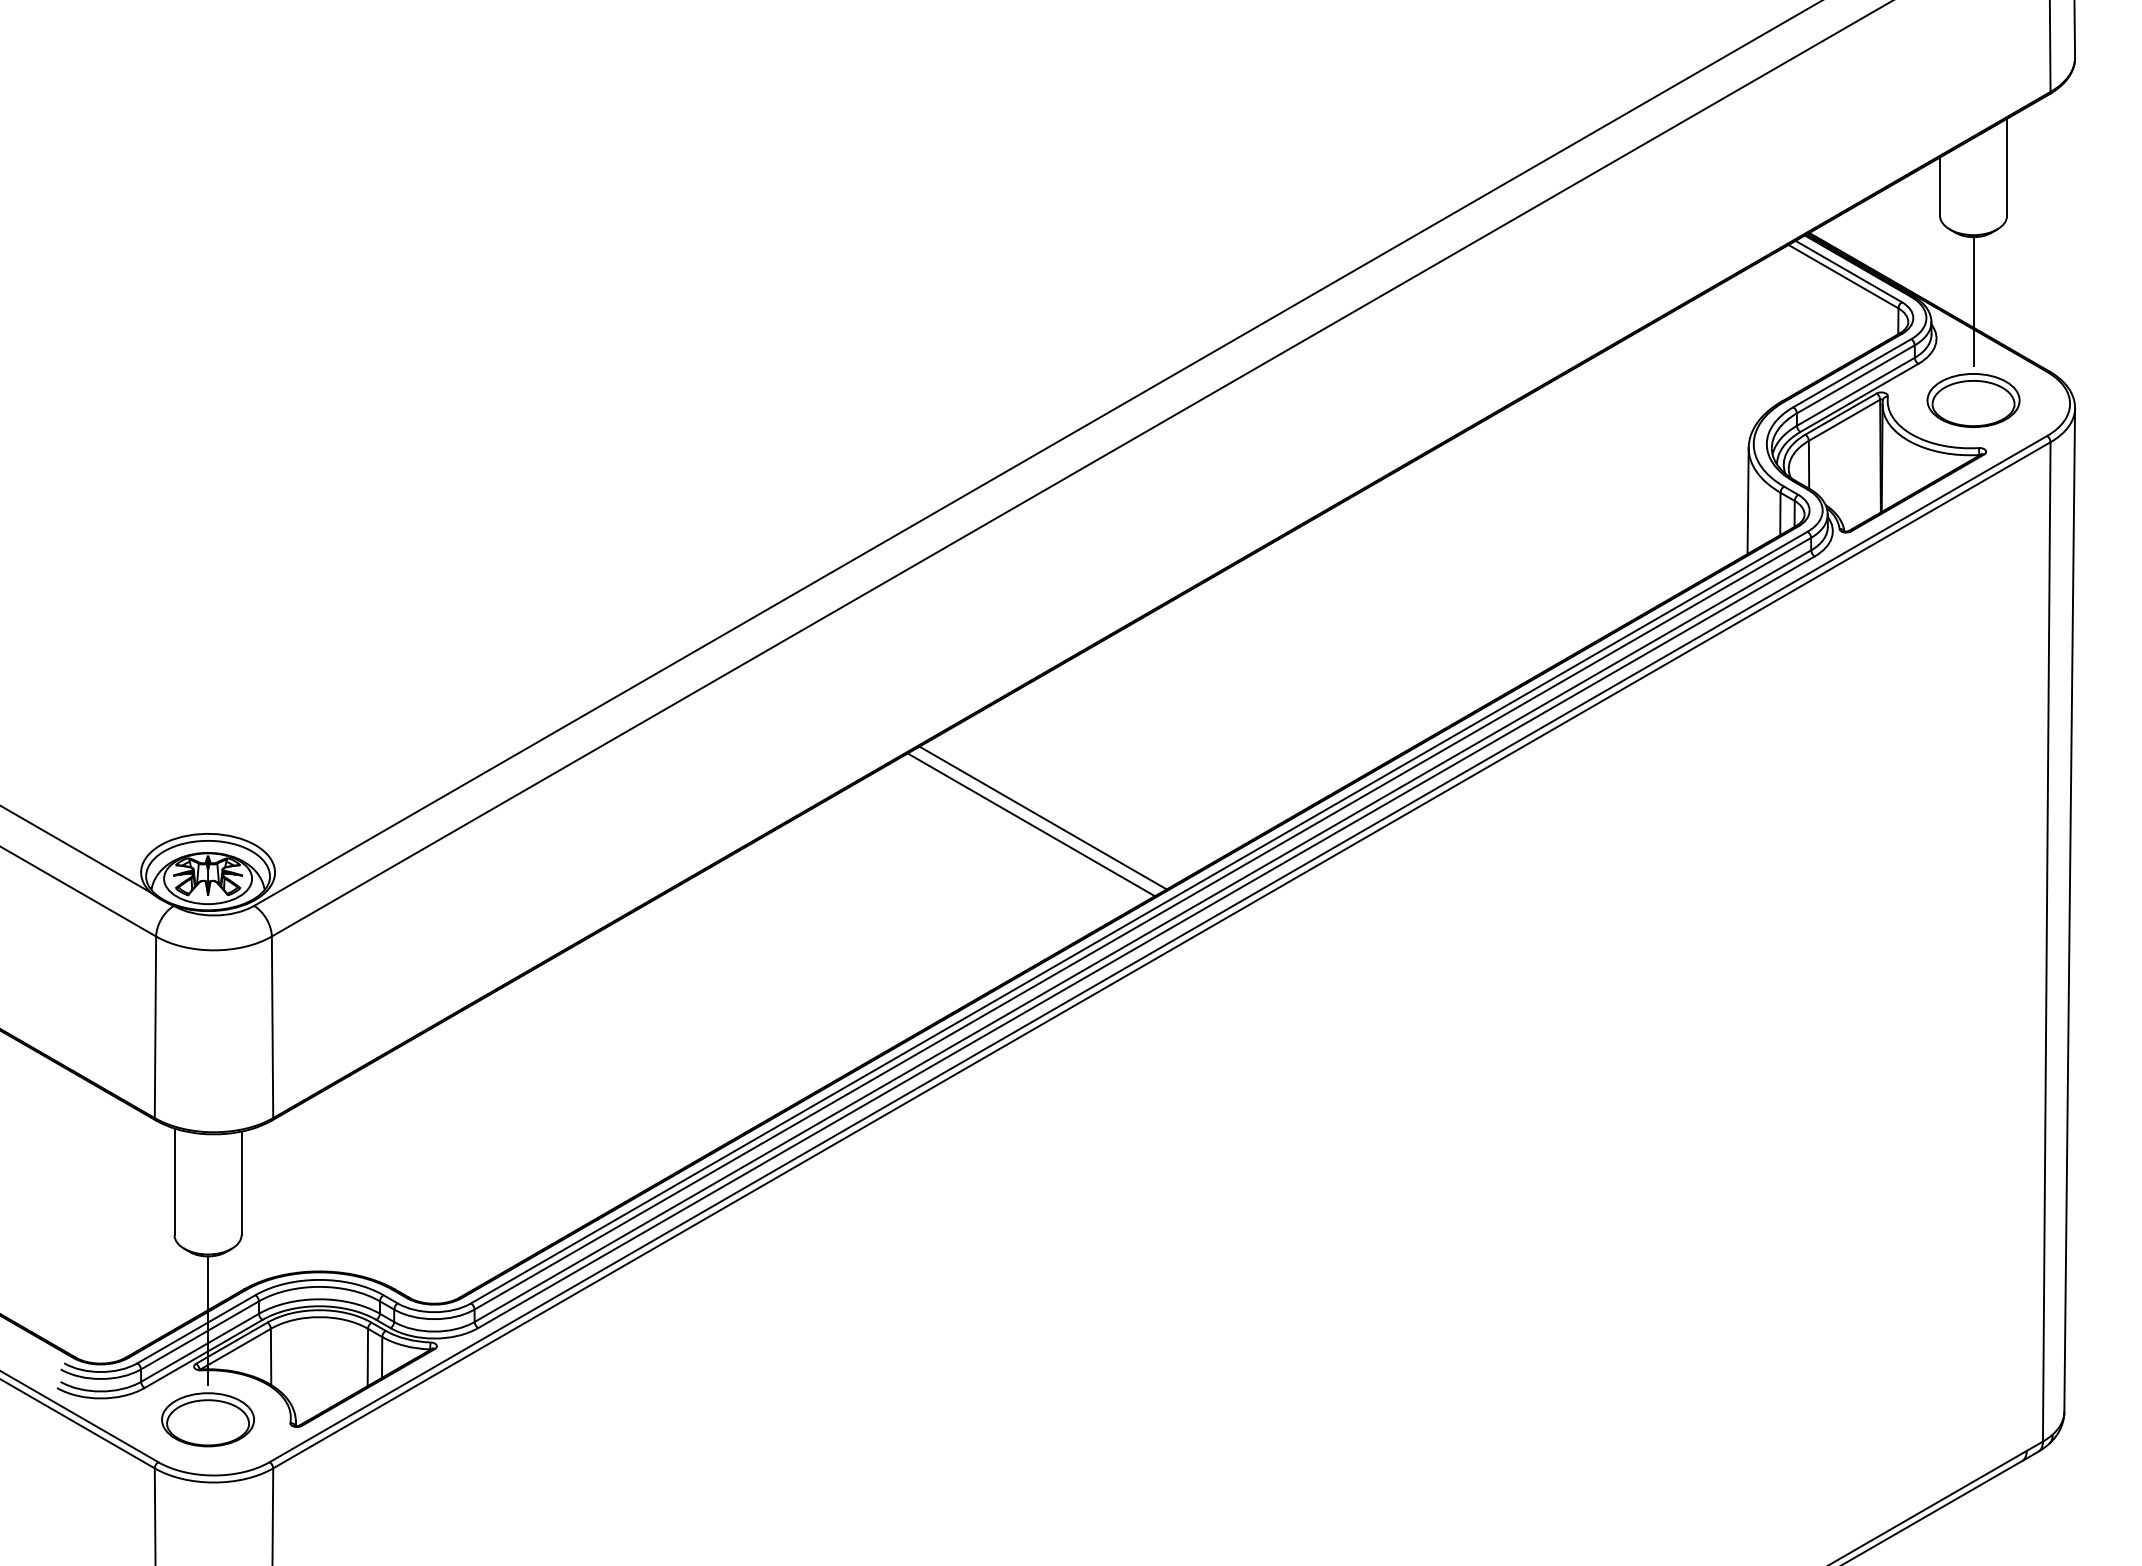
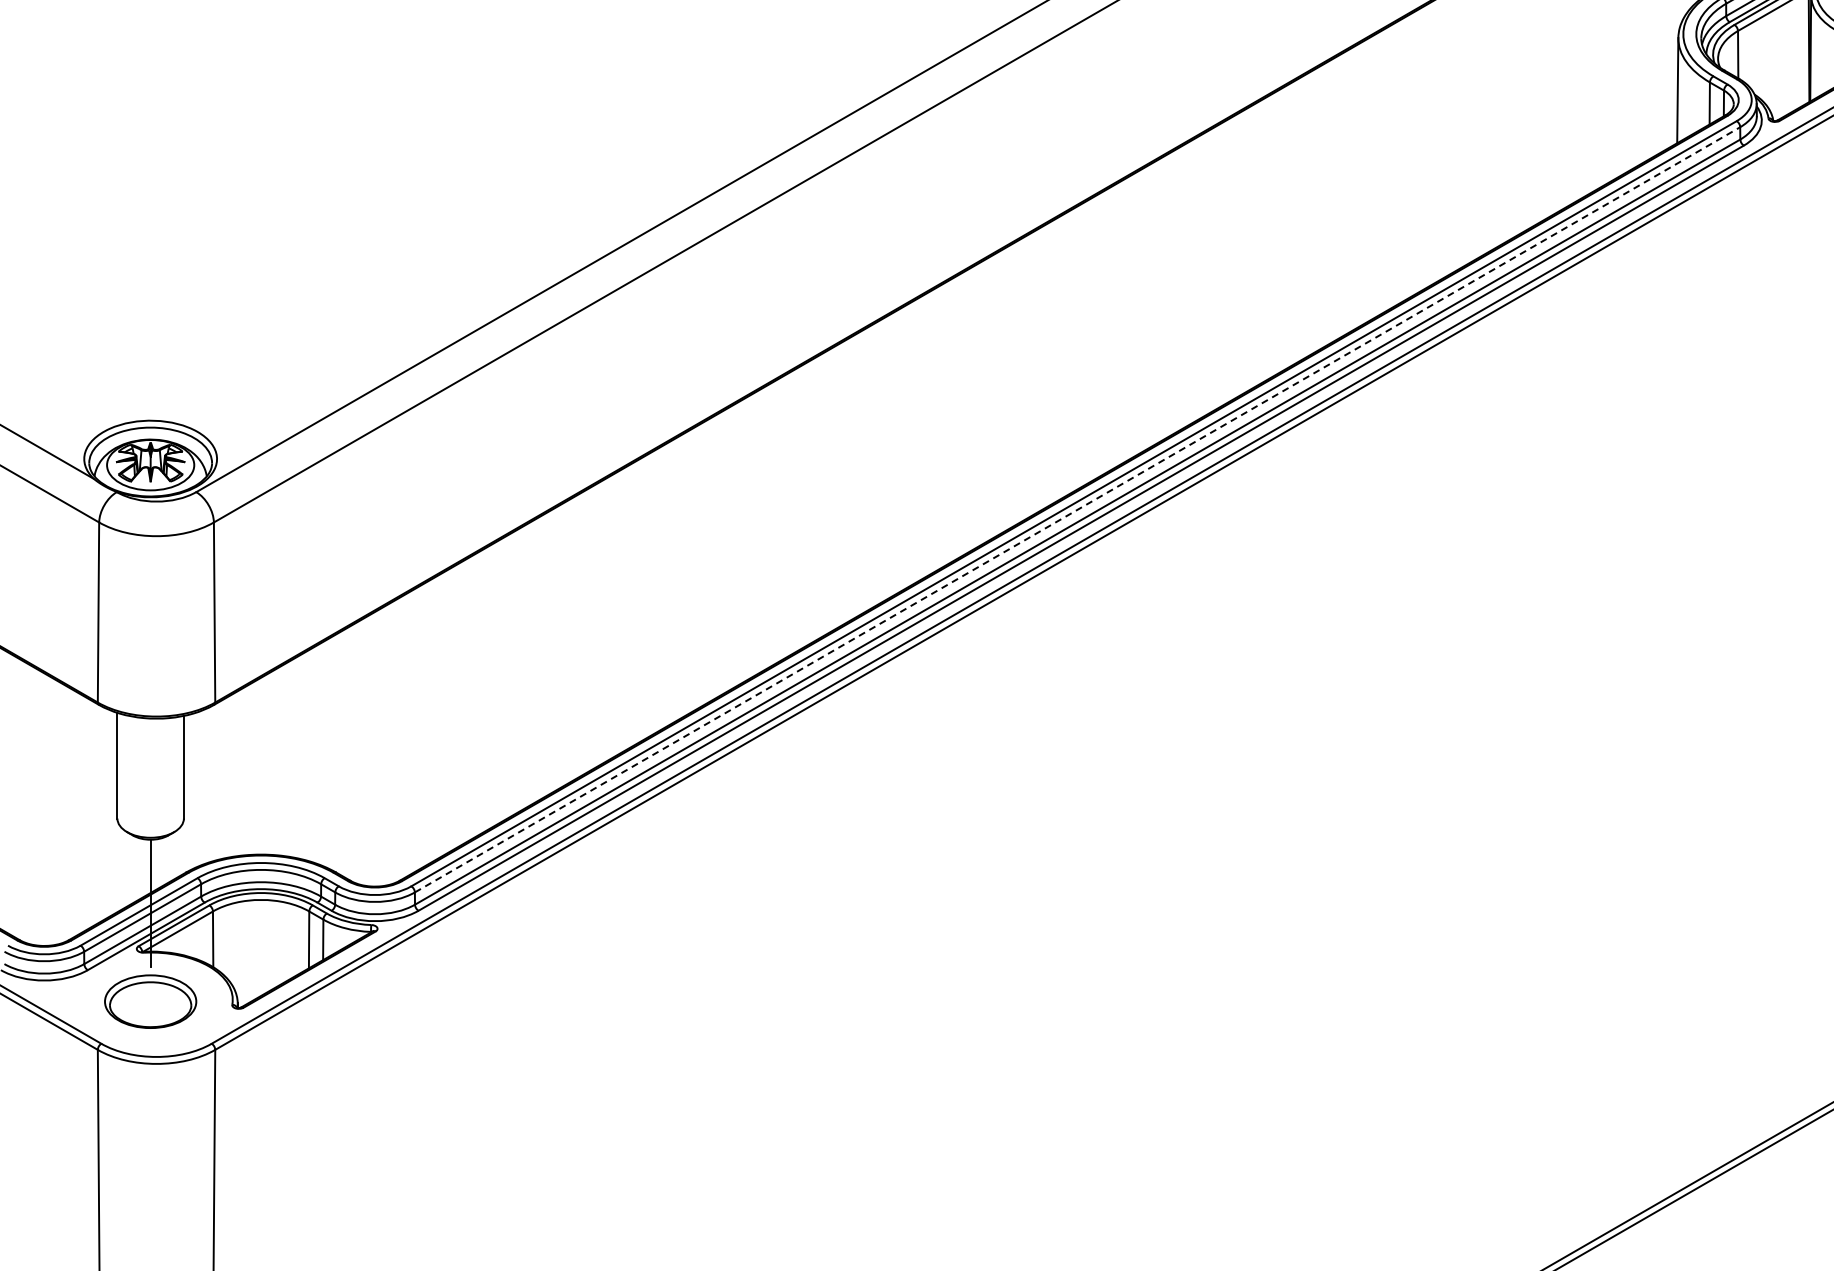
line: (1042, 817) -> (978, 404), removed
line: (1030, 824) -> (966, 411), removed
line: (1142, 923) -> (1077, 509), solid -> dashed

